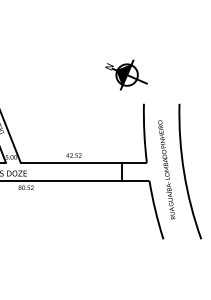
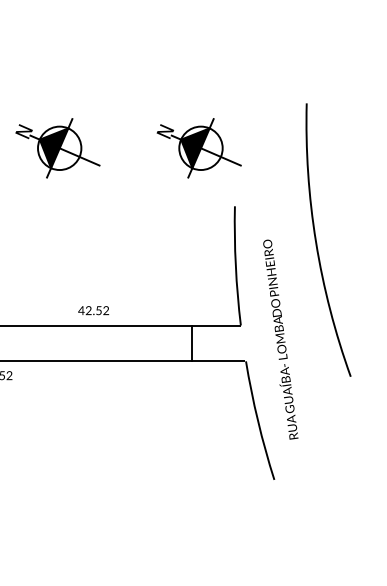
part: (56, 74) -> (58, 147), added
arc: (185, 172) -> (318, 241), moved

